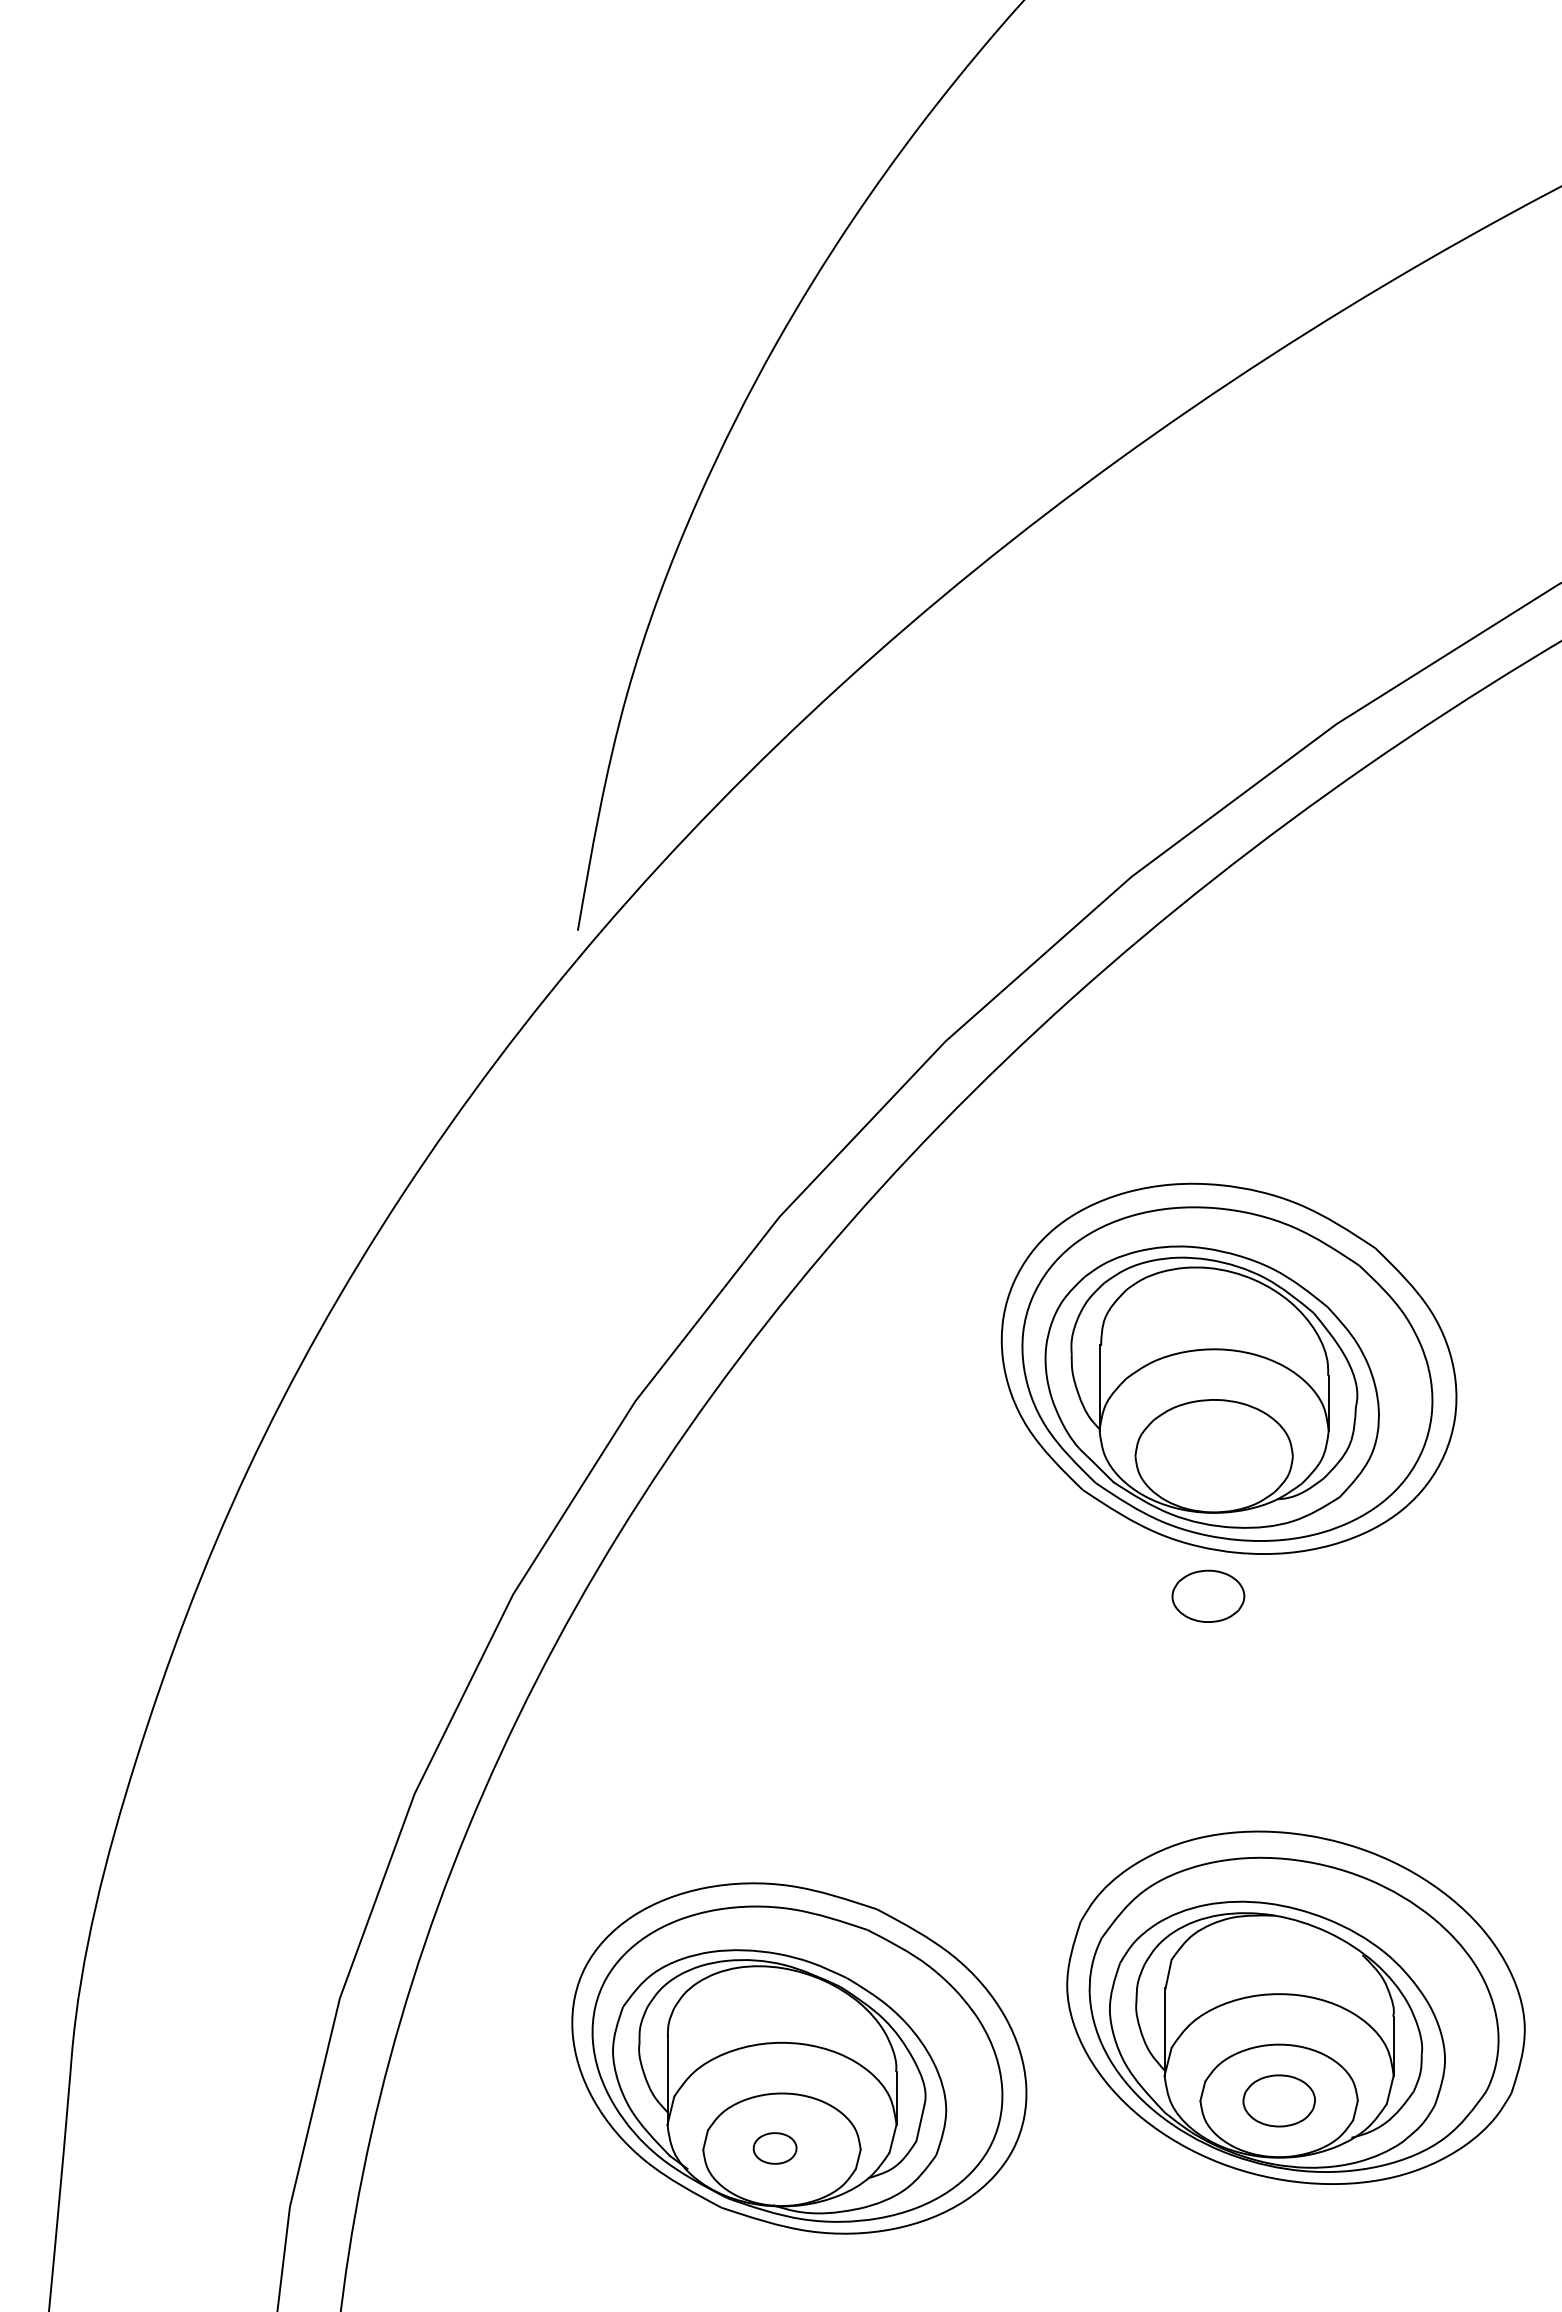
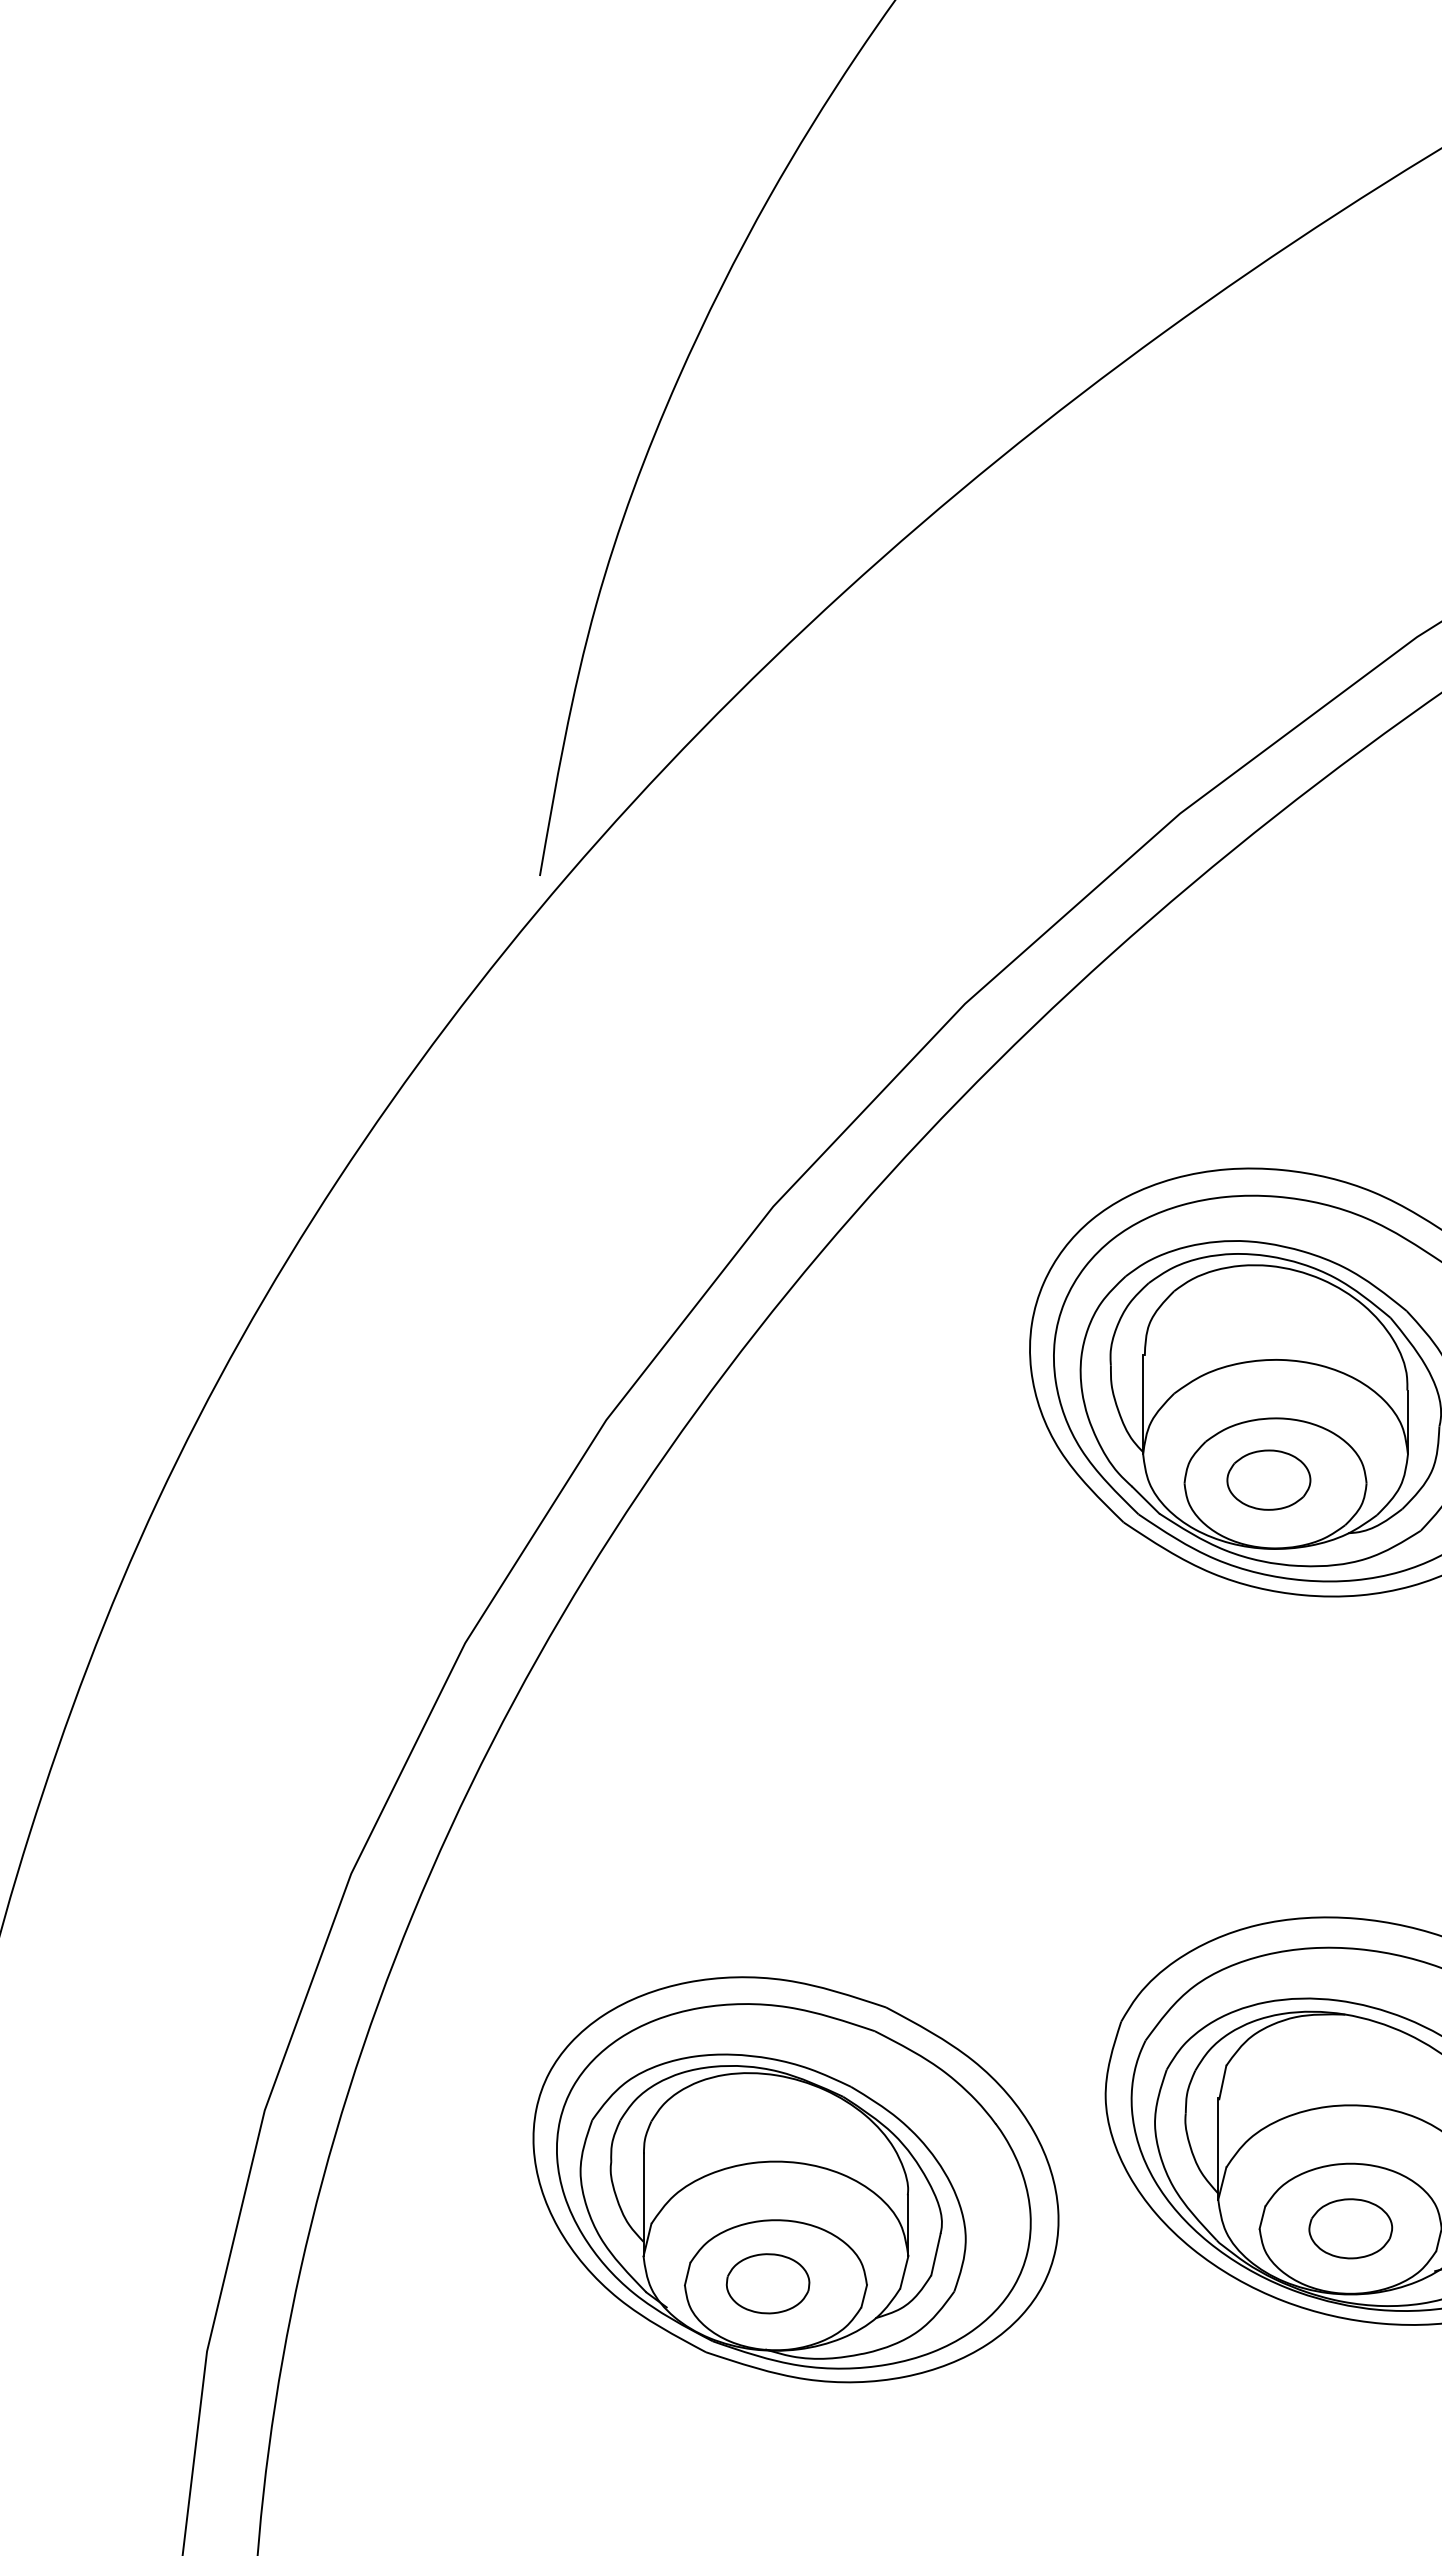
part: (1208, 1595) -> (1269, 1479), moved
part: (774, 2148) -> (767, 2283), size x1.67

